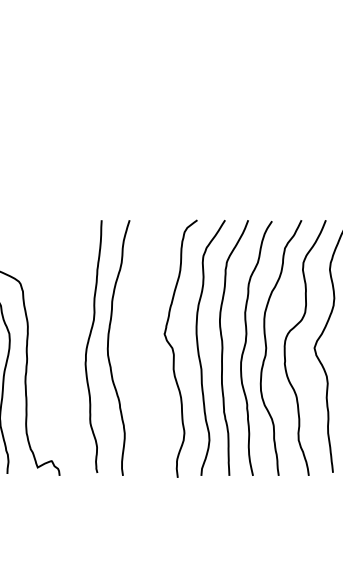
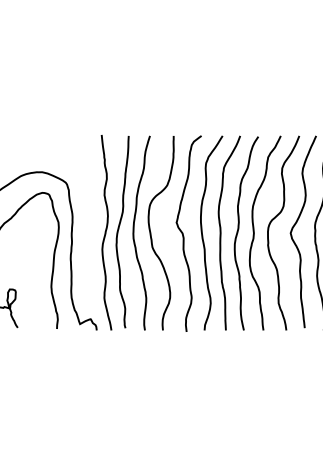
curve: (72, 347) -> (106, 232), added
curve: (131, 348) -> (151, 233), added

